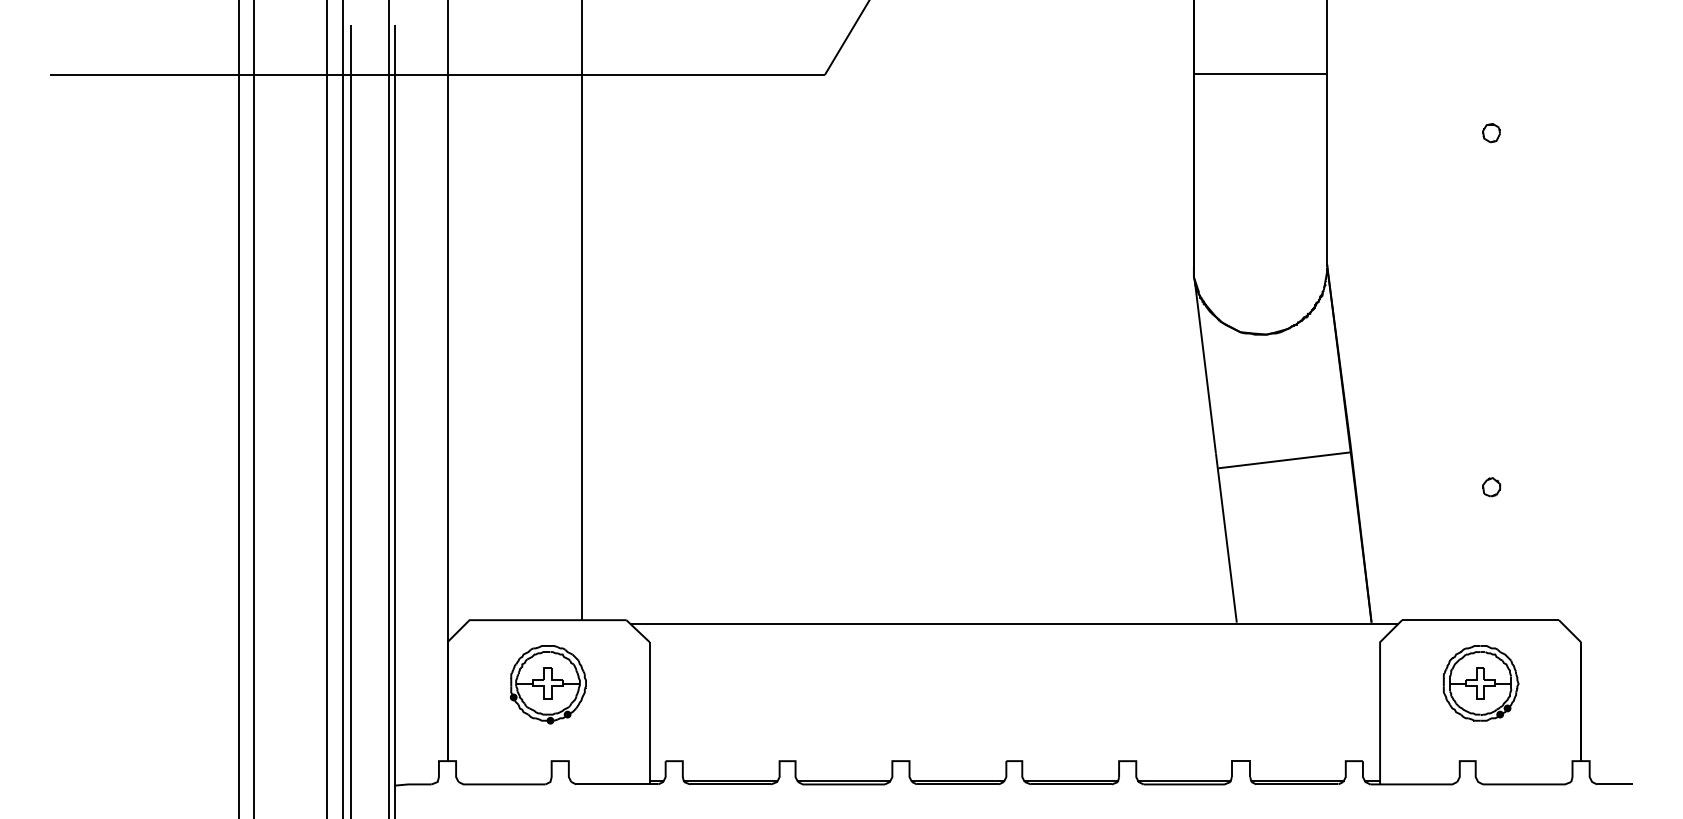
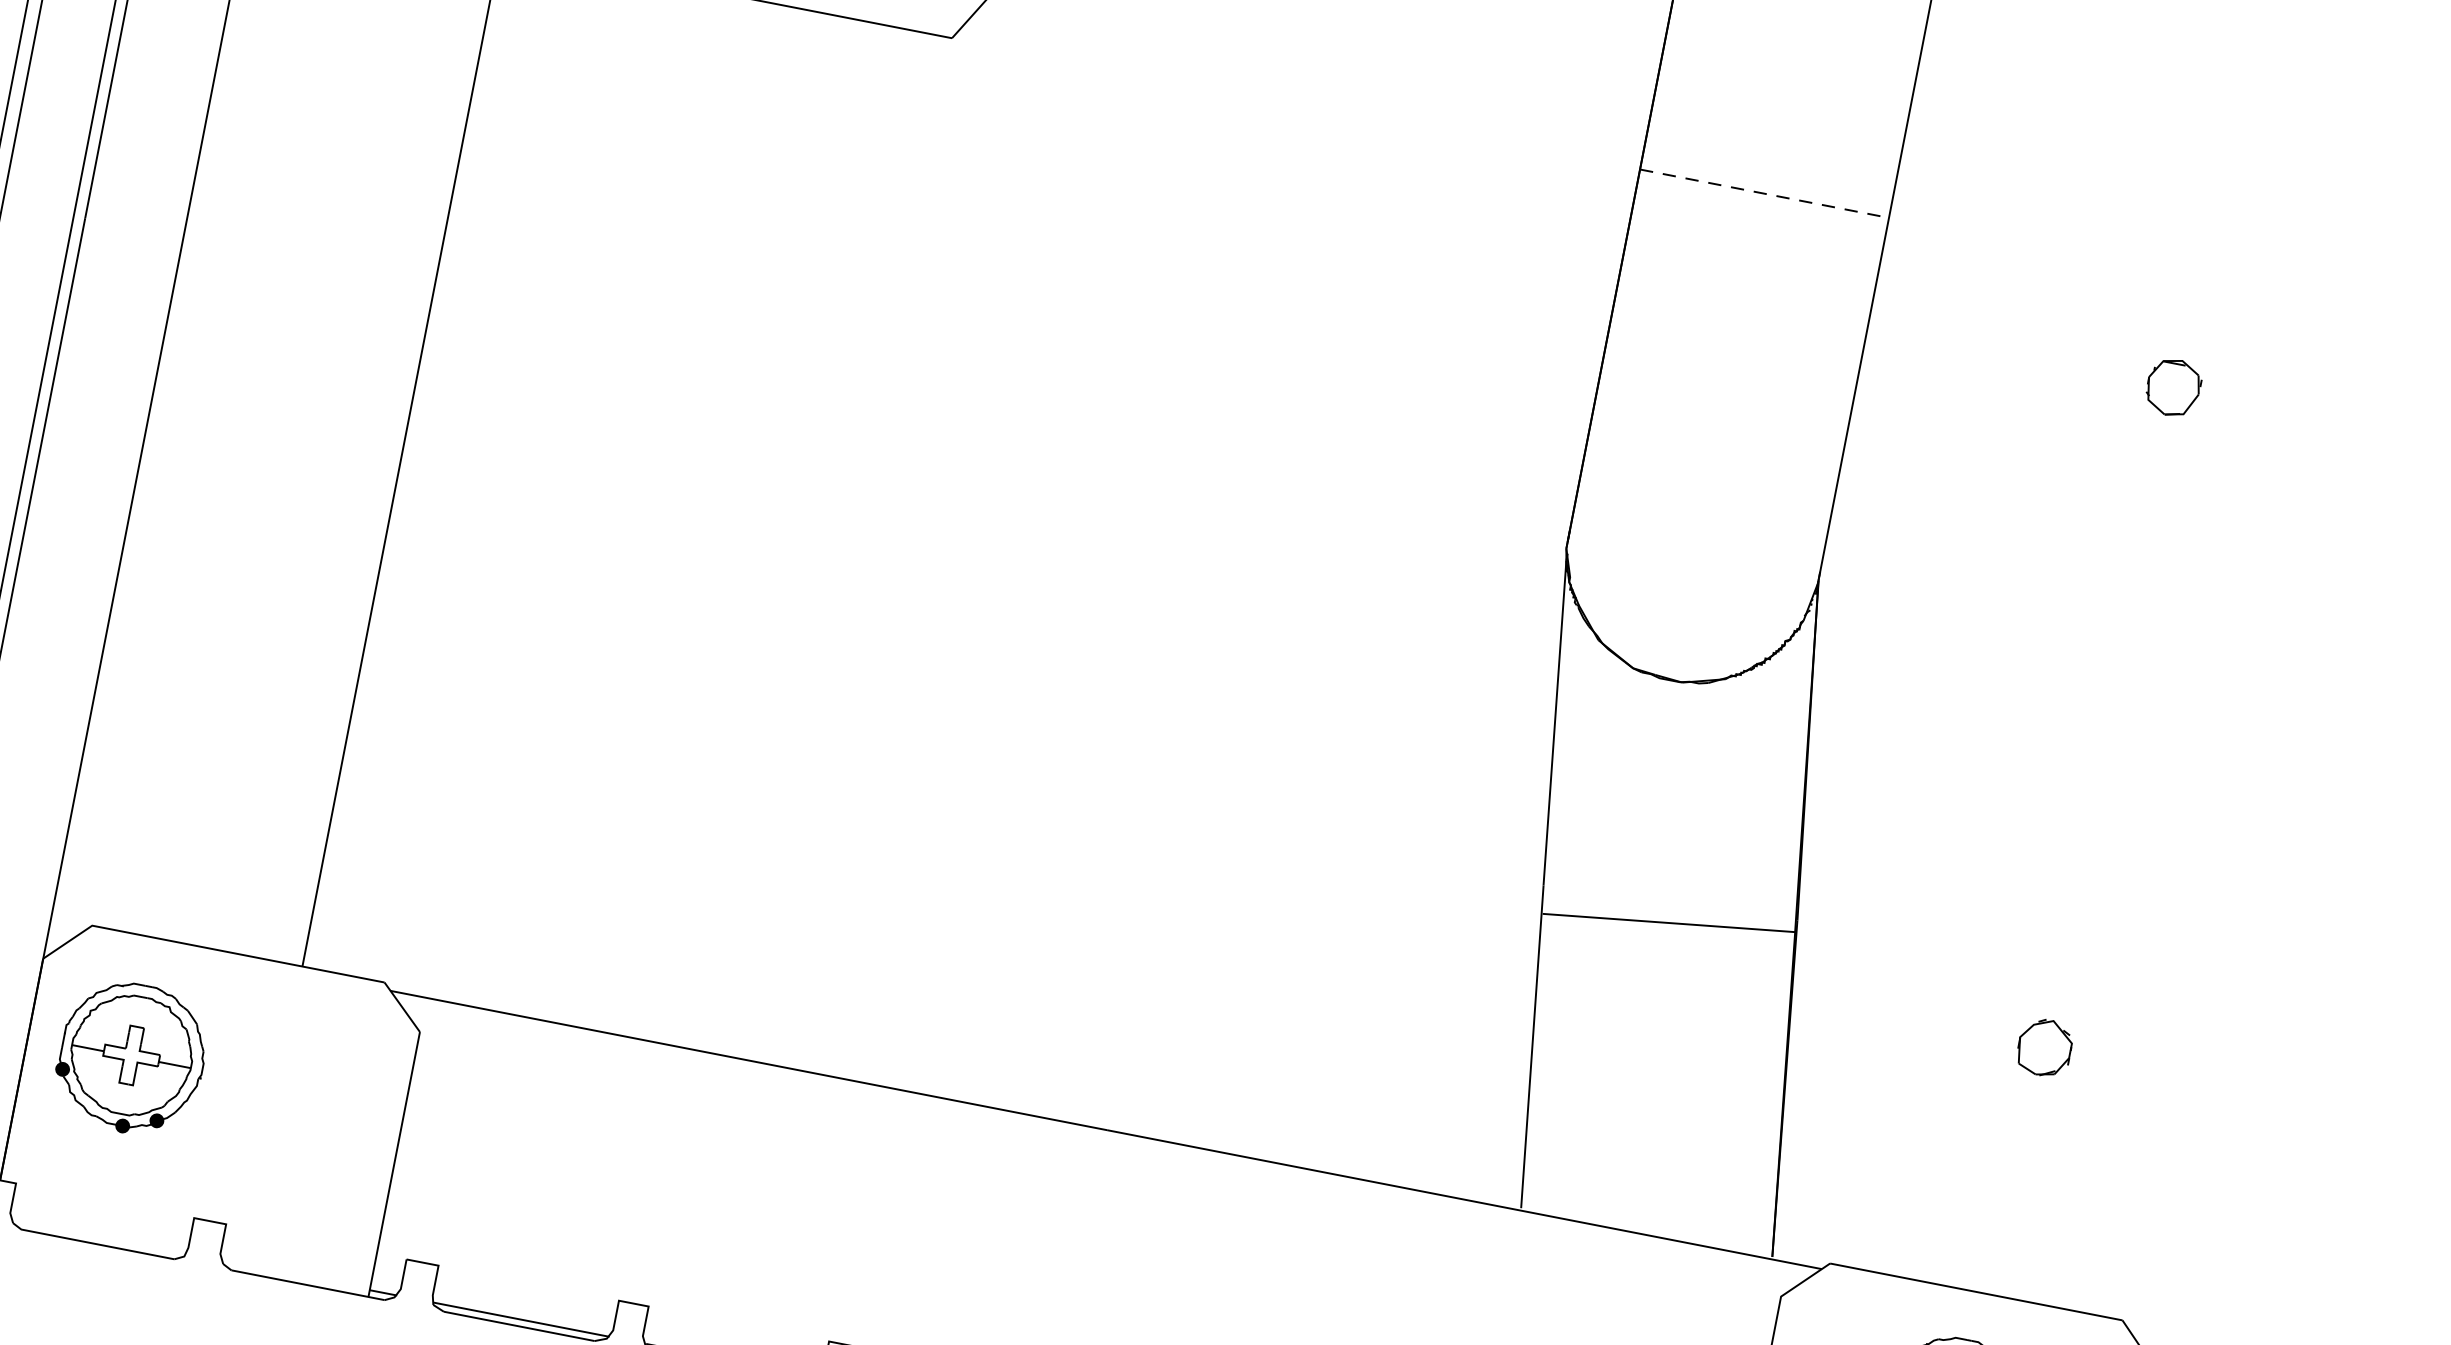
line: (1260, 73) -> (1764, 193), solid -> dashed
part: (1491, 133) -> (2173, 388), size x1.6
part: (1491, 487) -> (2044, 1048), size x1.6
part: (547, 684) -> (130, 1057), moved

